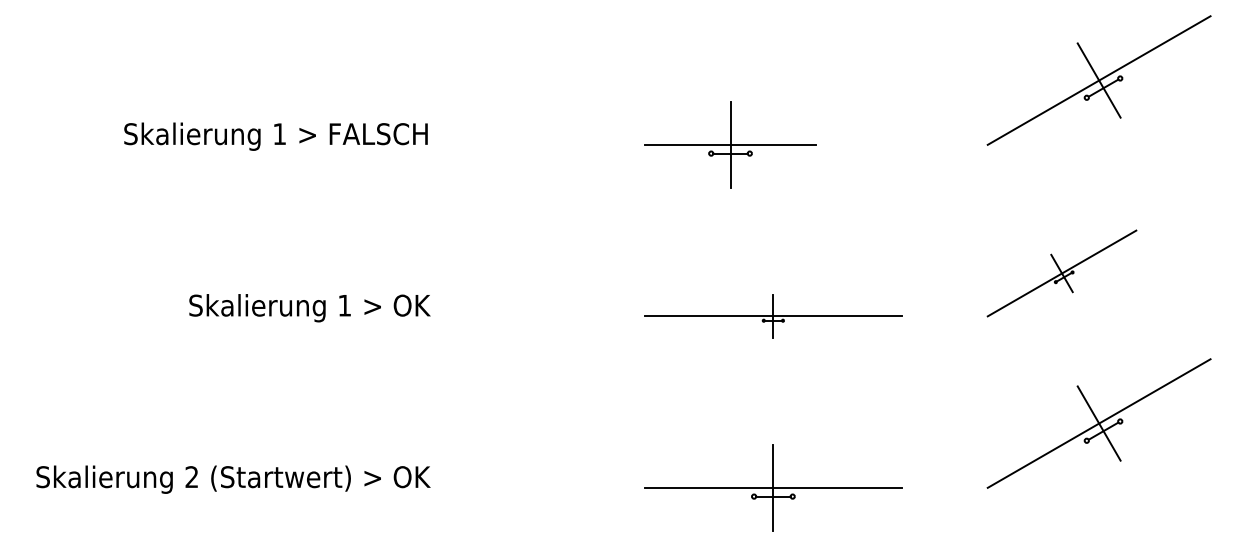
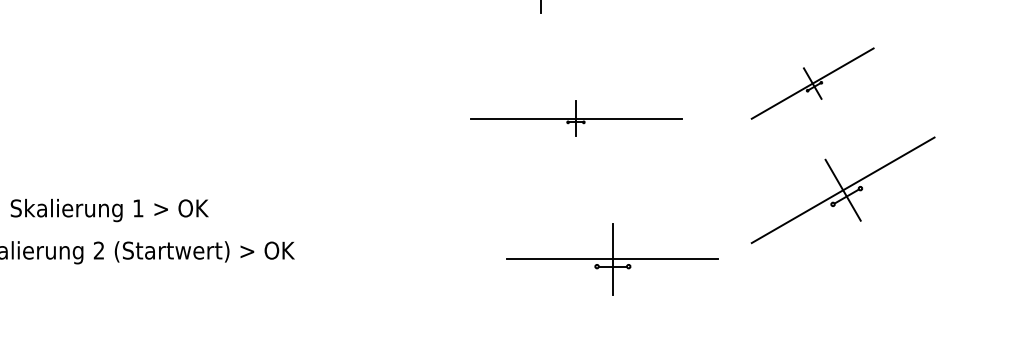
text: (309, 308) -> (109, 210), moved
part: (1098, 423) -> (842, 190), moved
part: (773, 487) -> (612, 259), moved

